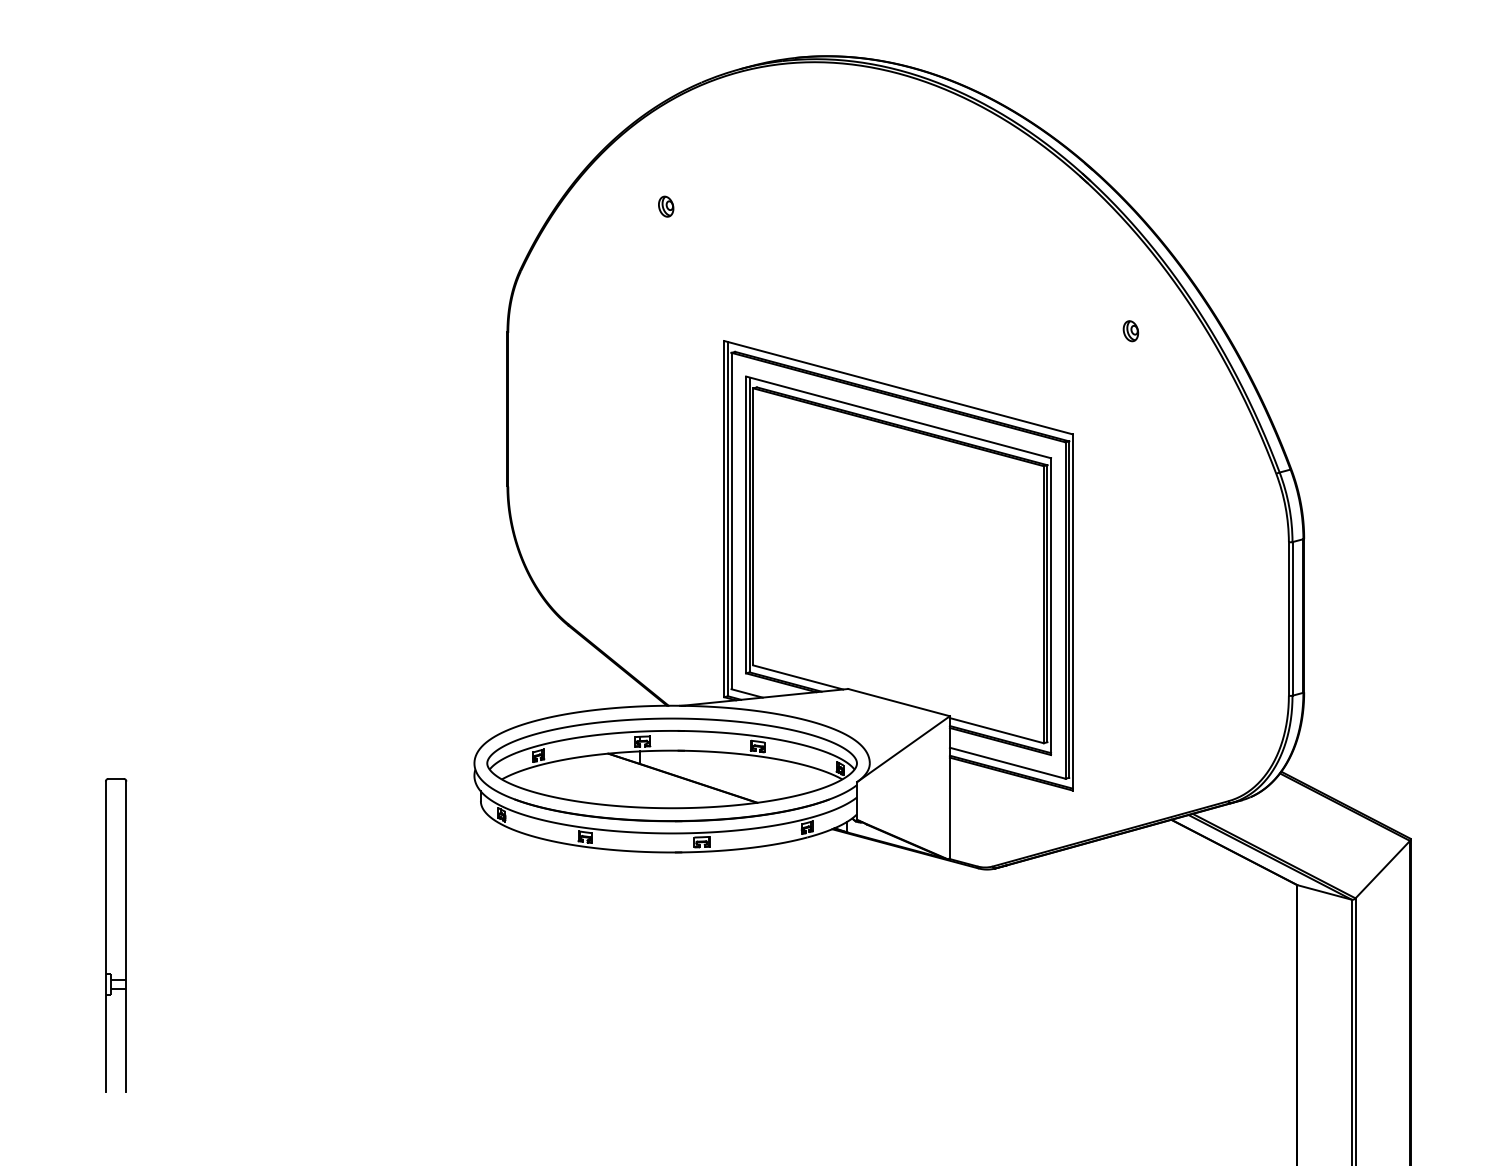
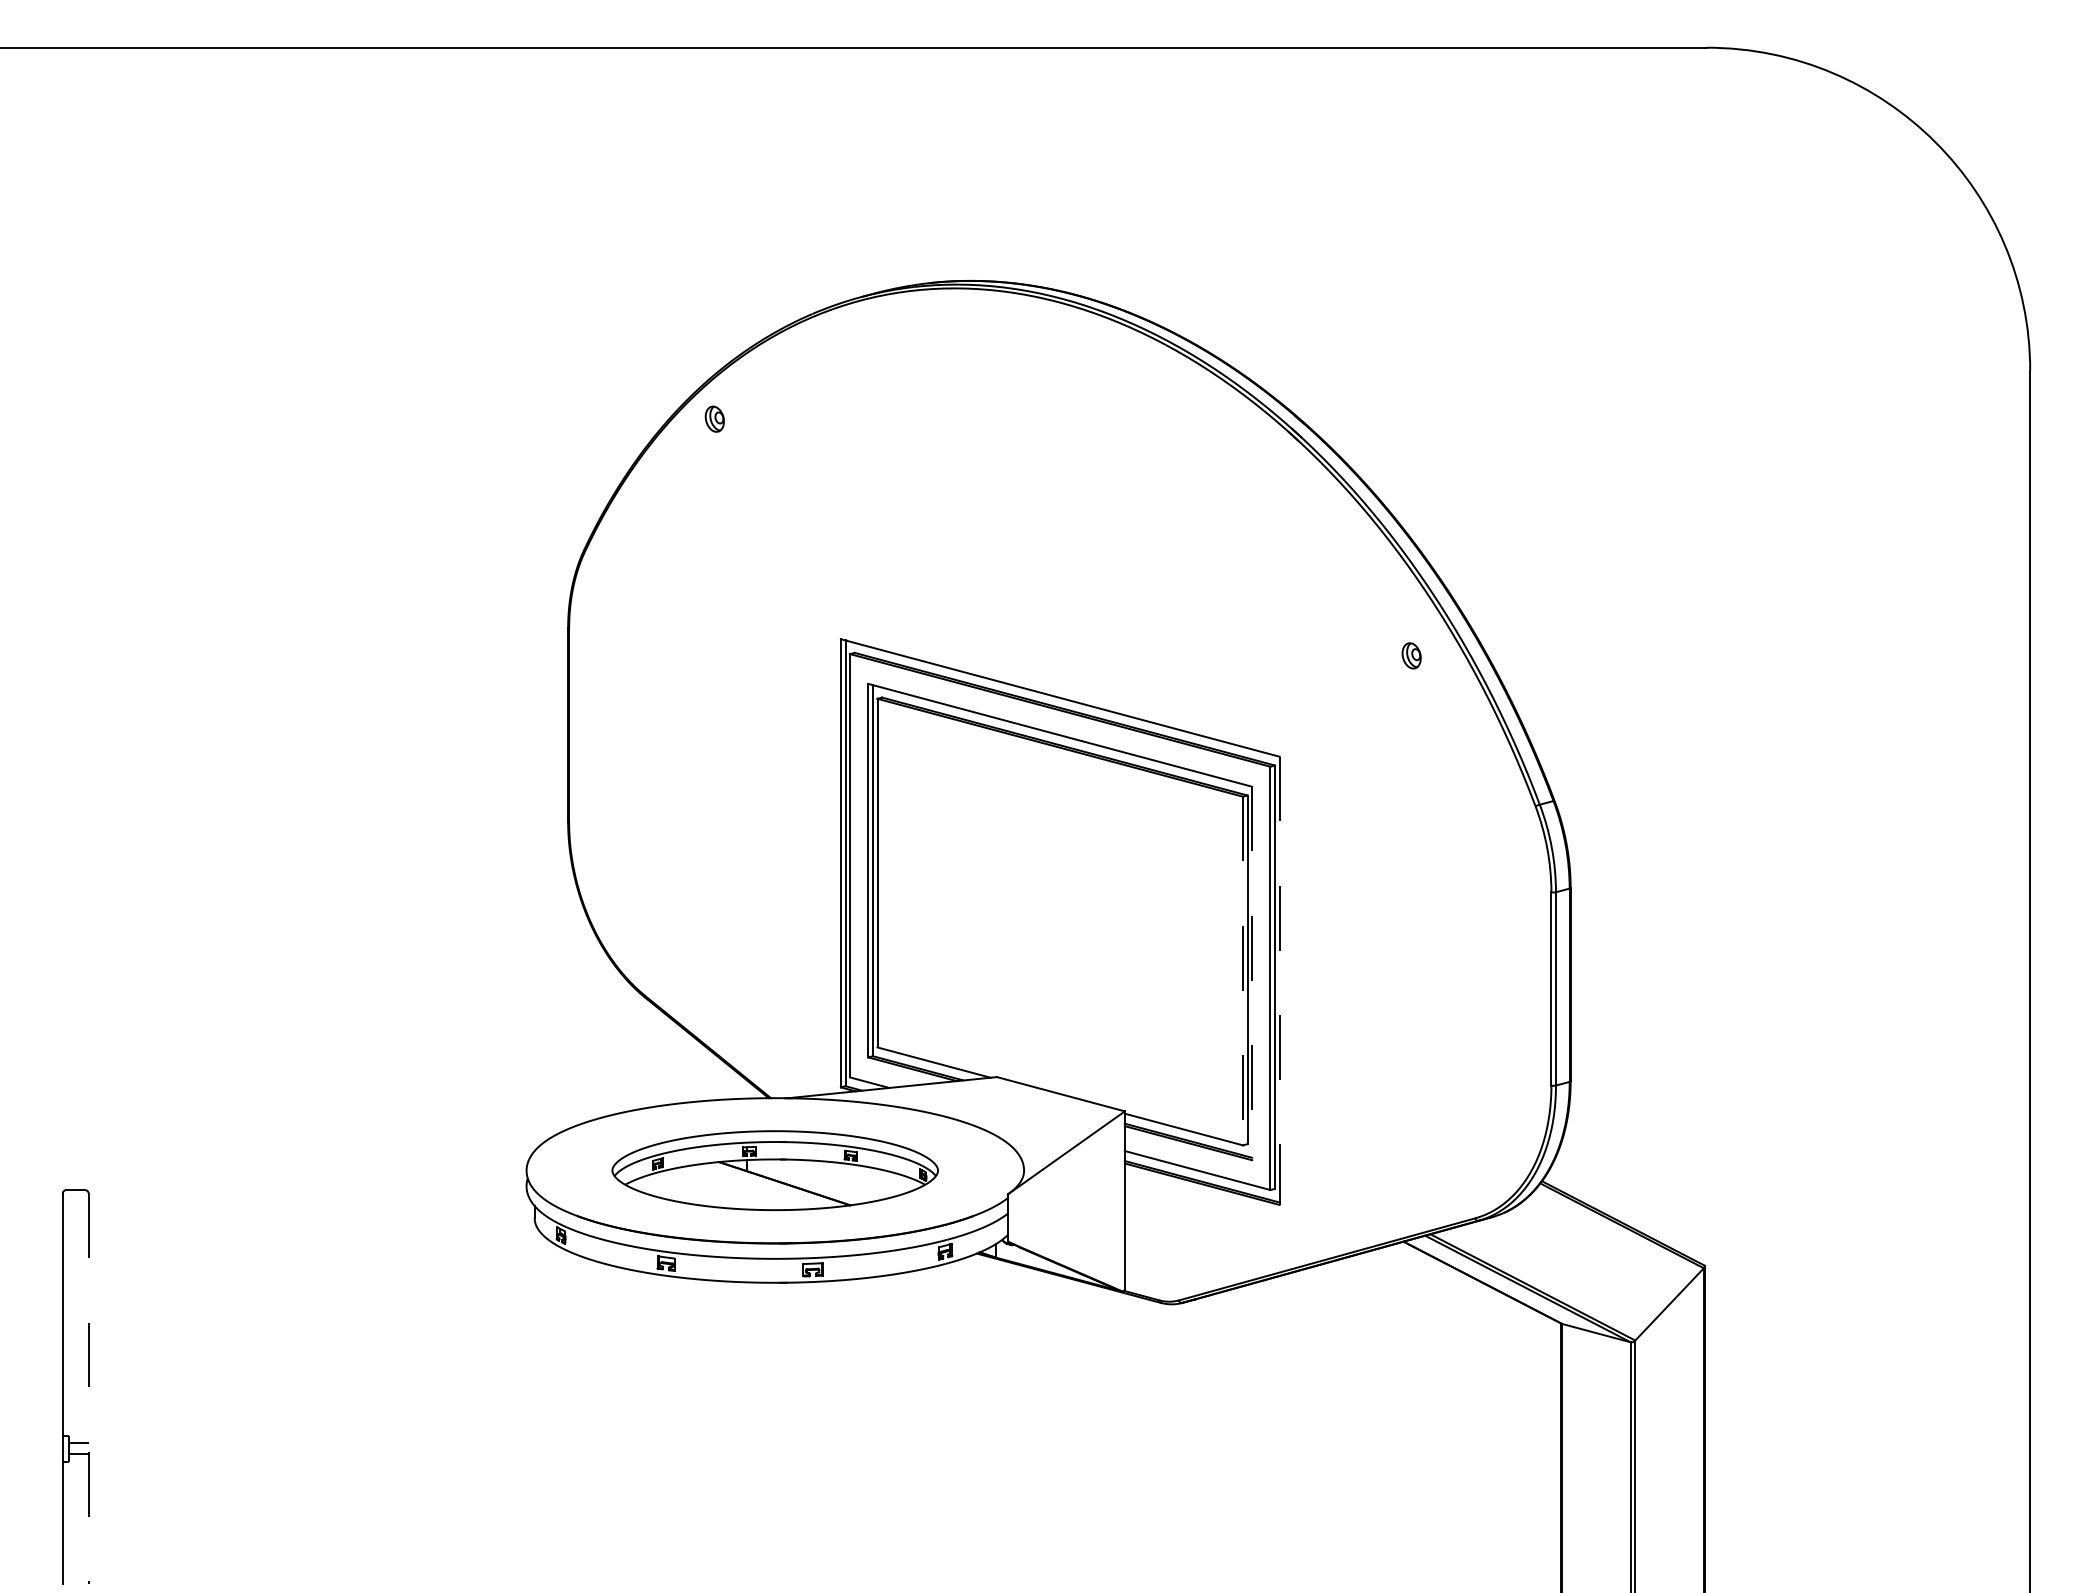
part: (665, 206) -> (714, 418), moved
part: (1130, 330) -> (1411, 655), moved
line: (1044, 605) -> (1243, 971), solid -> dashed
line: (1051, 606) -> (1252, 973), solid -> dashed
line: (1072, 613) -> (1279, 981), solid -> dashed
part: (671, 763) -> (774, 1170), size x0.7
line: (126, 937) -> (88, 1389), solid -> dashed

